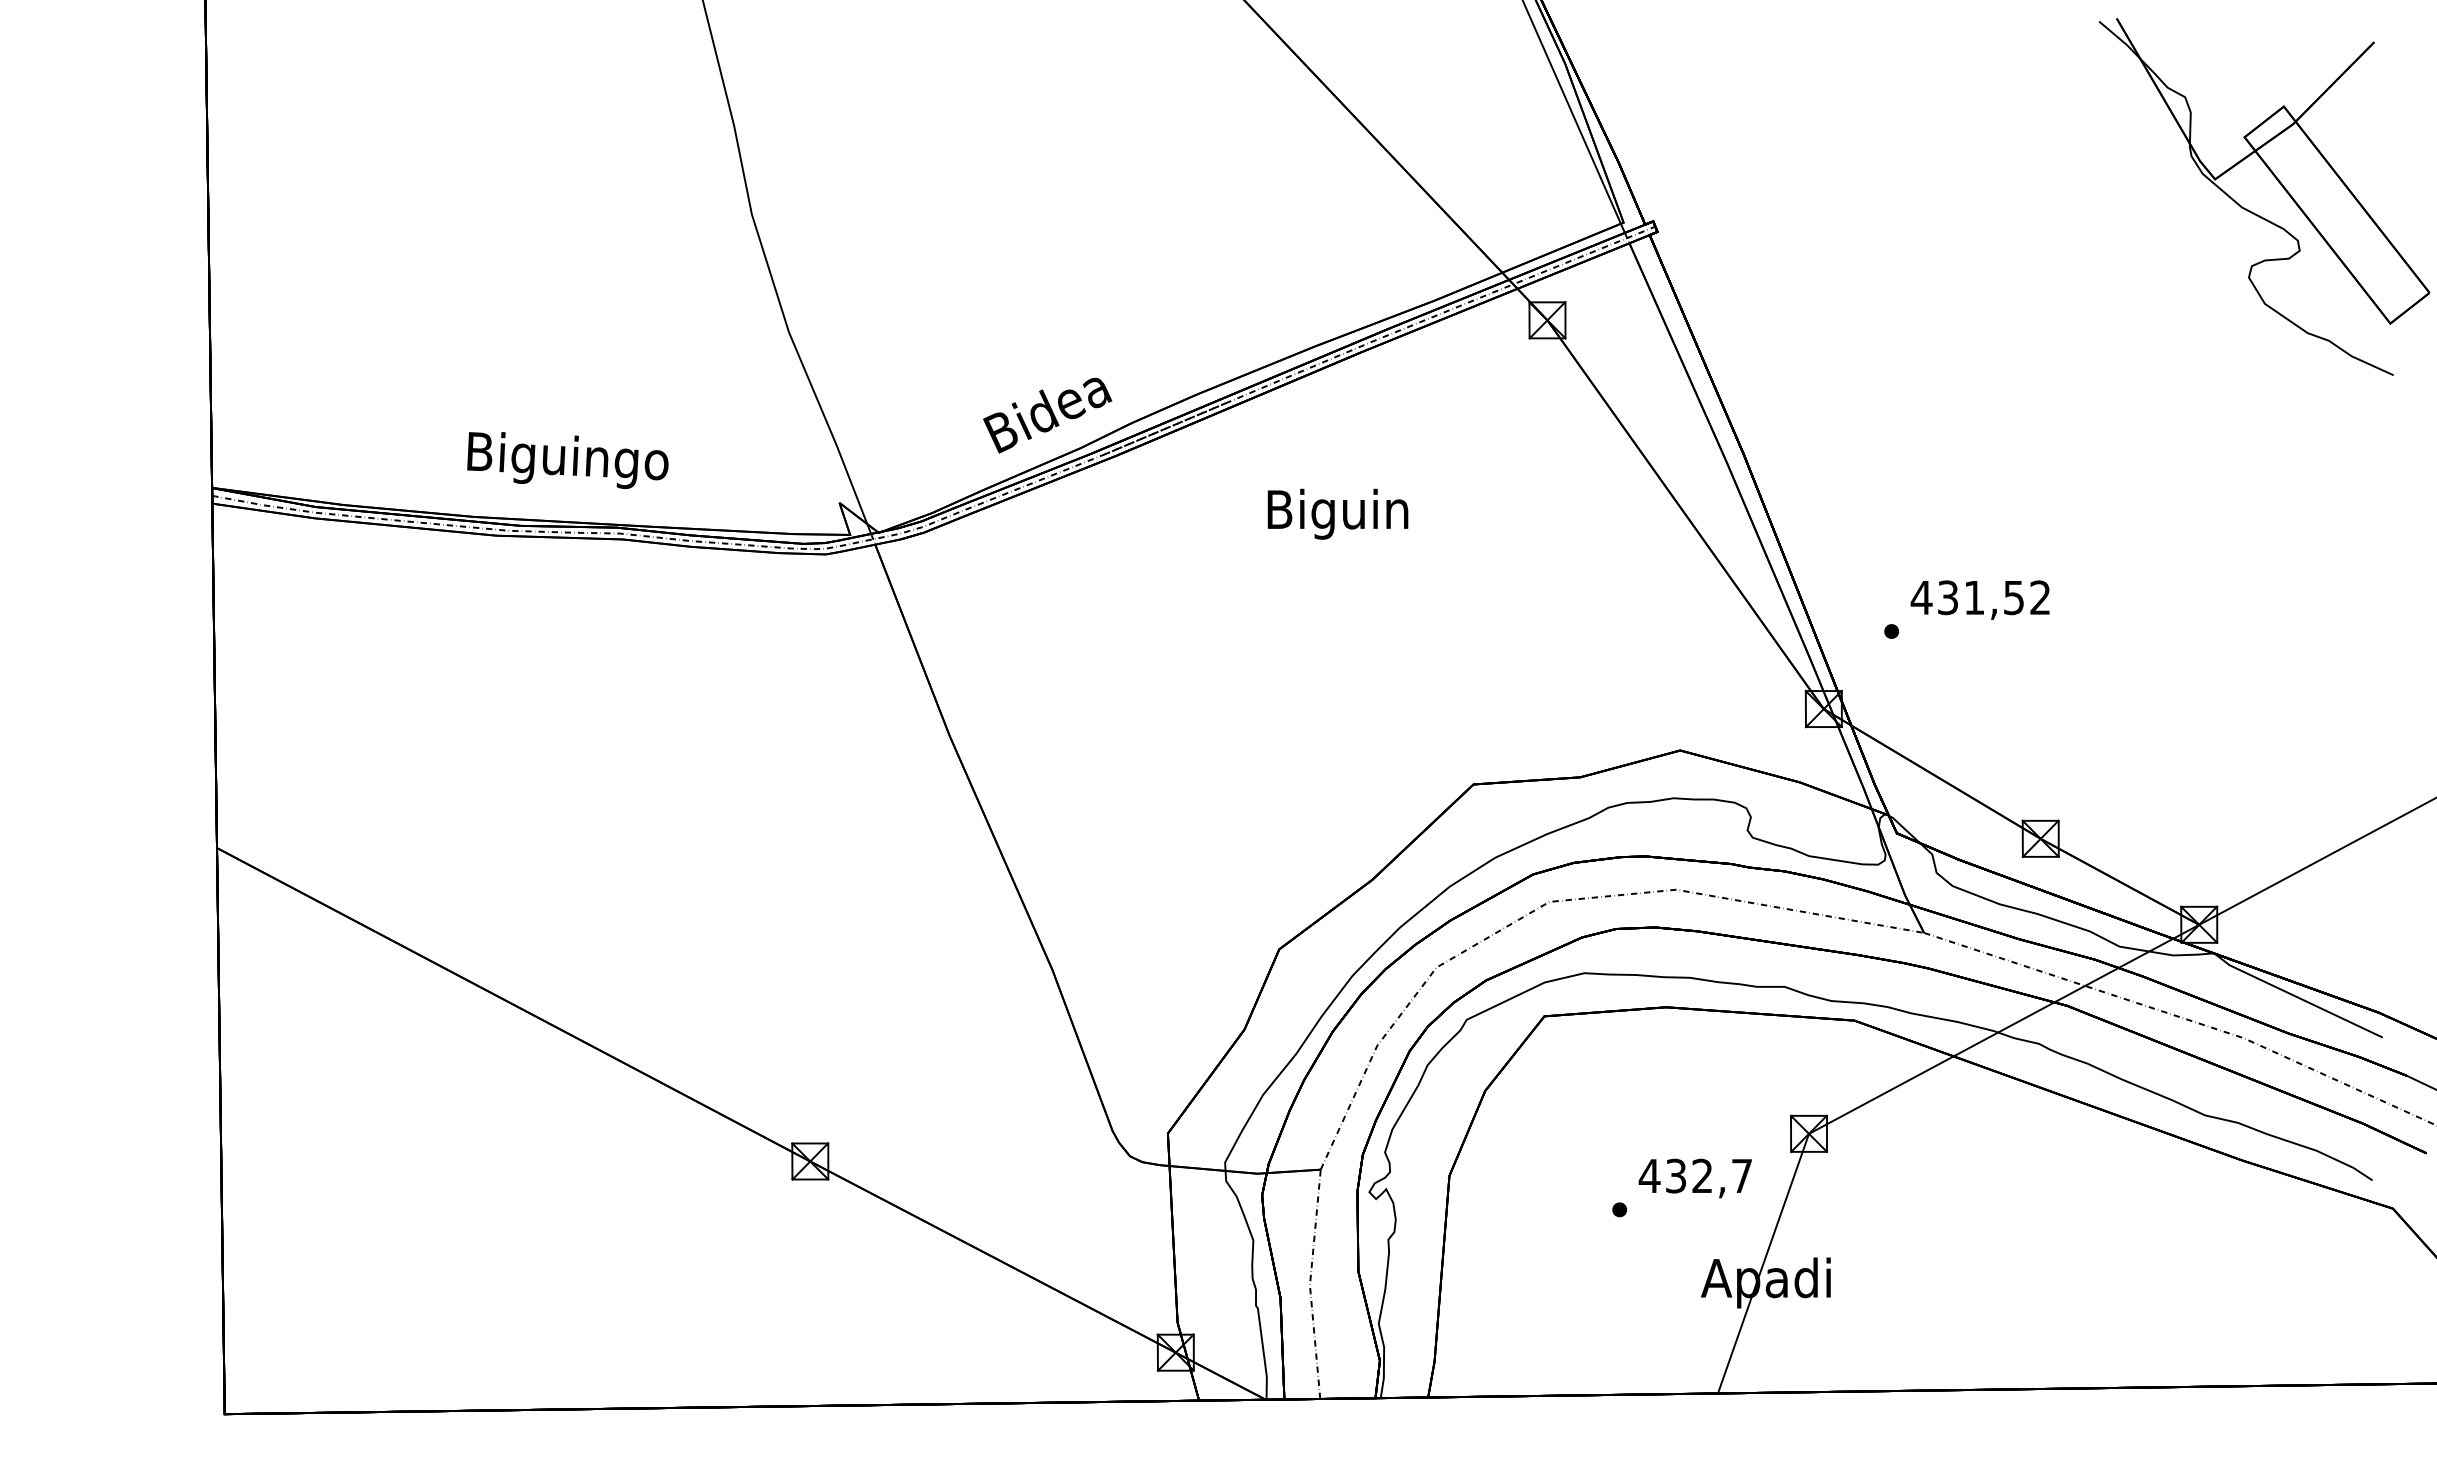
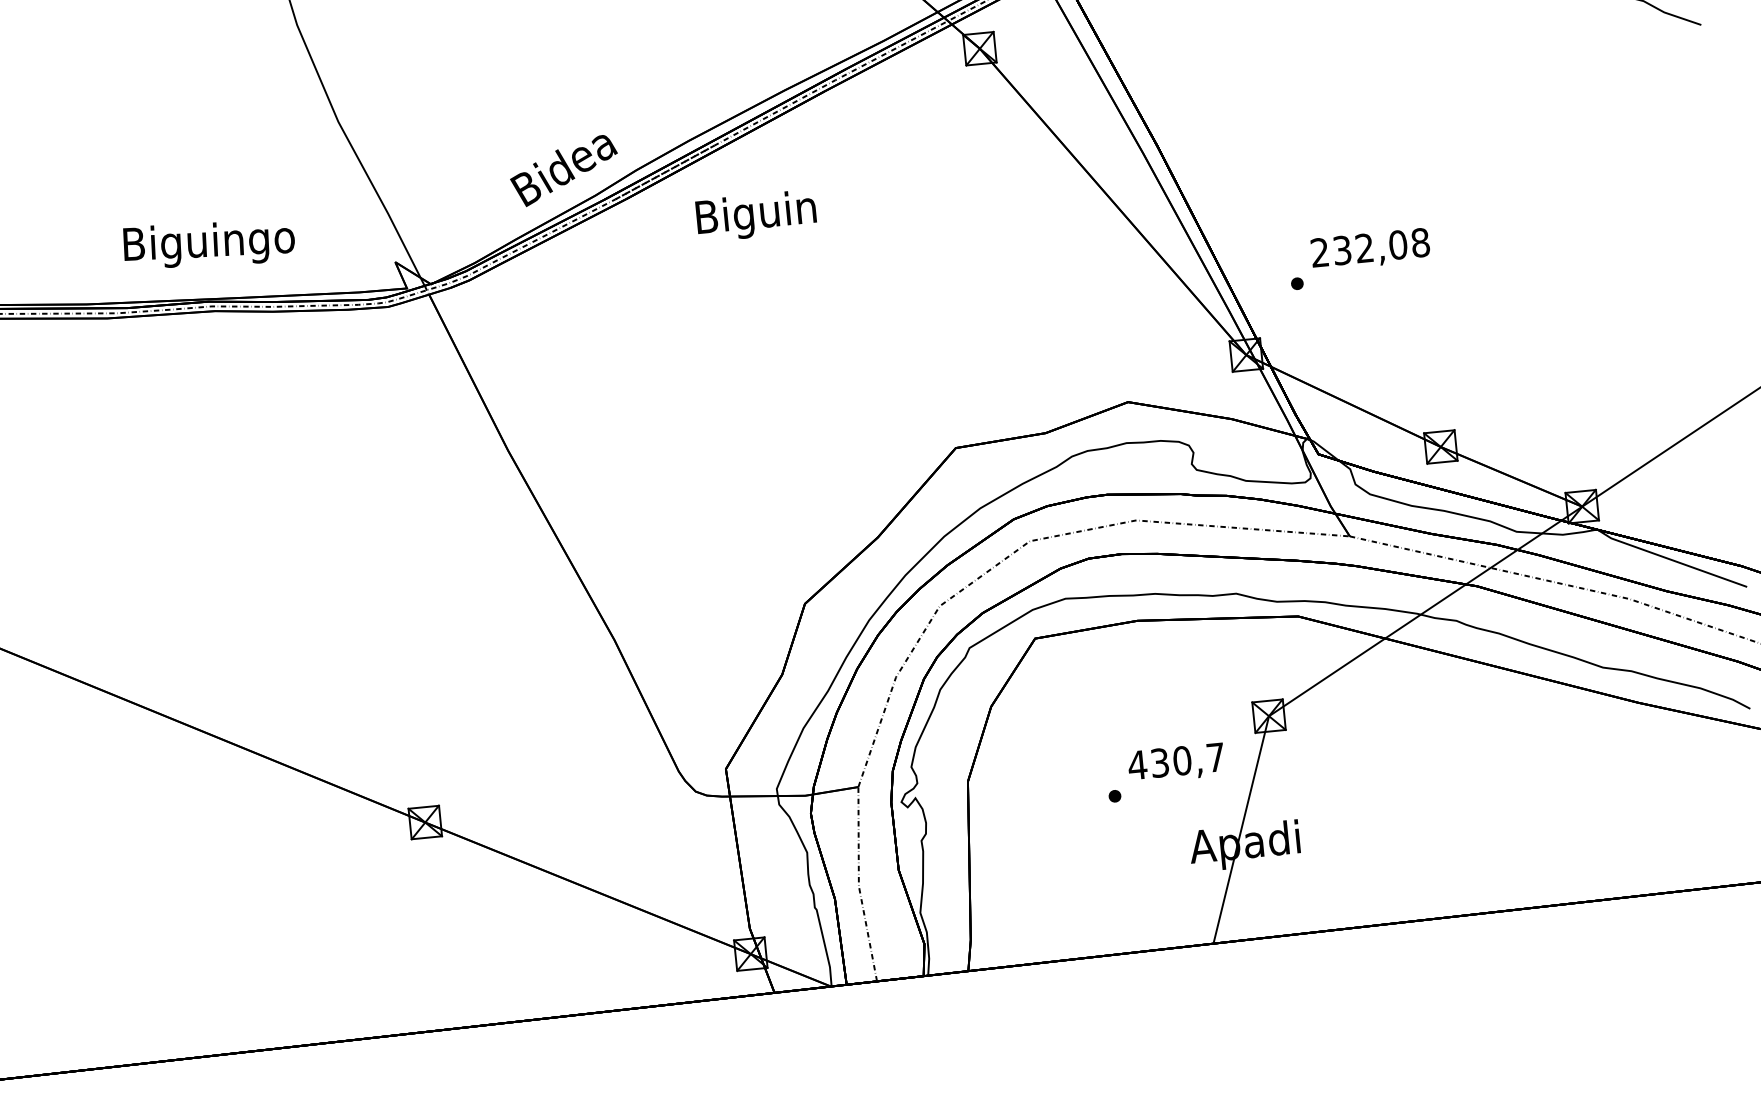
text: (567, 460) -> (208, 244), moved
text: (1337, 513) -> (755, 215), moved
text: (1980, 597) -> (1369, 247), 431,52 -> 232,08
text: (1702, 1175) -> (1182, 760), 432,7 -> 430,7

